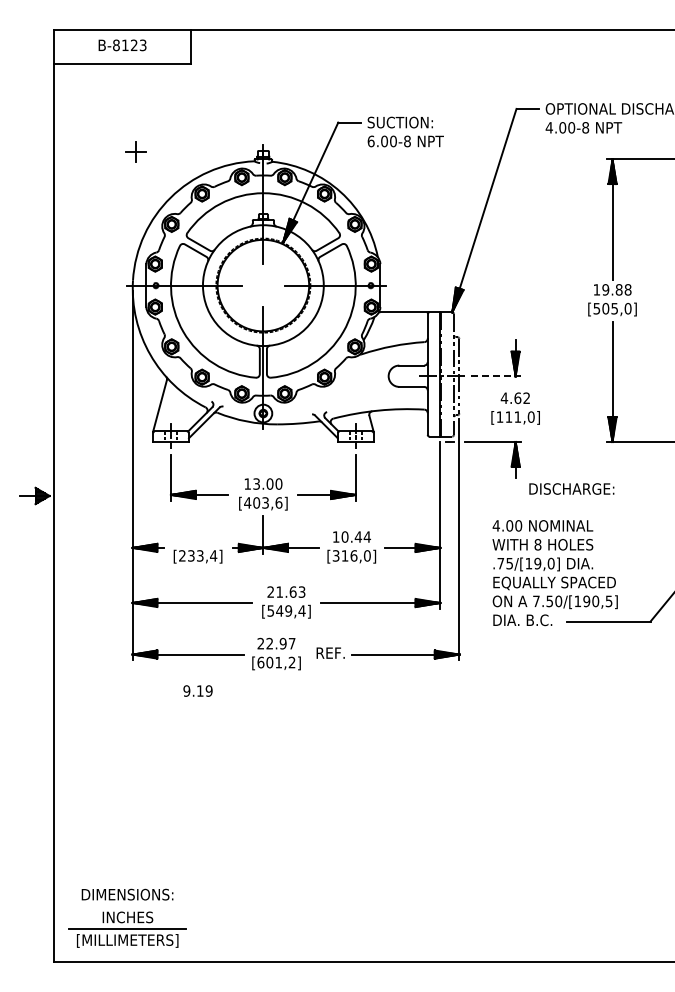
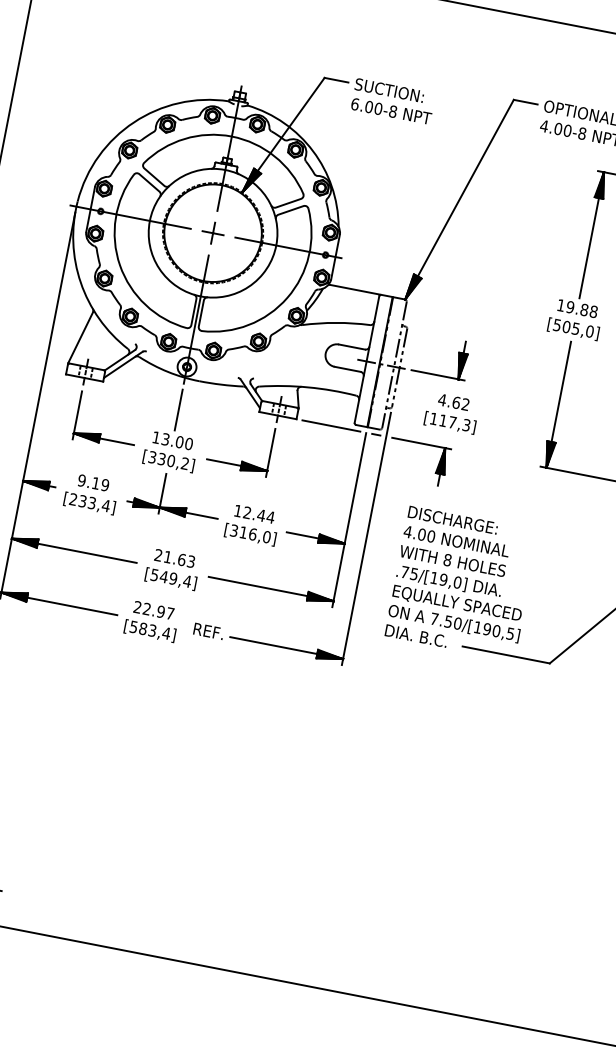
part: (135, 151) -> (212, 232), moved
line: (496, 376) -> (438, 375), dashed -> solid
text: (524, 416) -> (459, 423), [111,0] -> [117,3]
line: (406, 442) -> (330, 426), added
line: (263, 454) -> (178, 409), added
text: (571, 488) -> (452, 519), moved
text: (263, 502) -> (169, 460), [403,6] -> [330,2]
text: (344, 536) -> (246, 512), 10.44 -> 12.44
text: (276, 662) -> (150, 630), [601,2] -> [583,4]
text: (197, 690) -> (93, 482), moved

